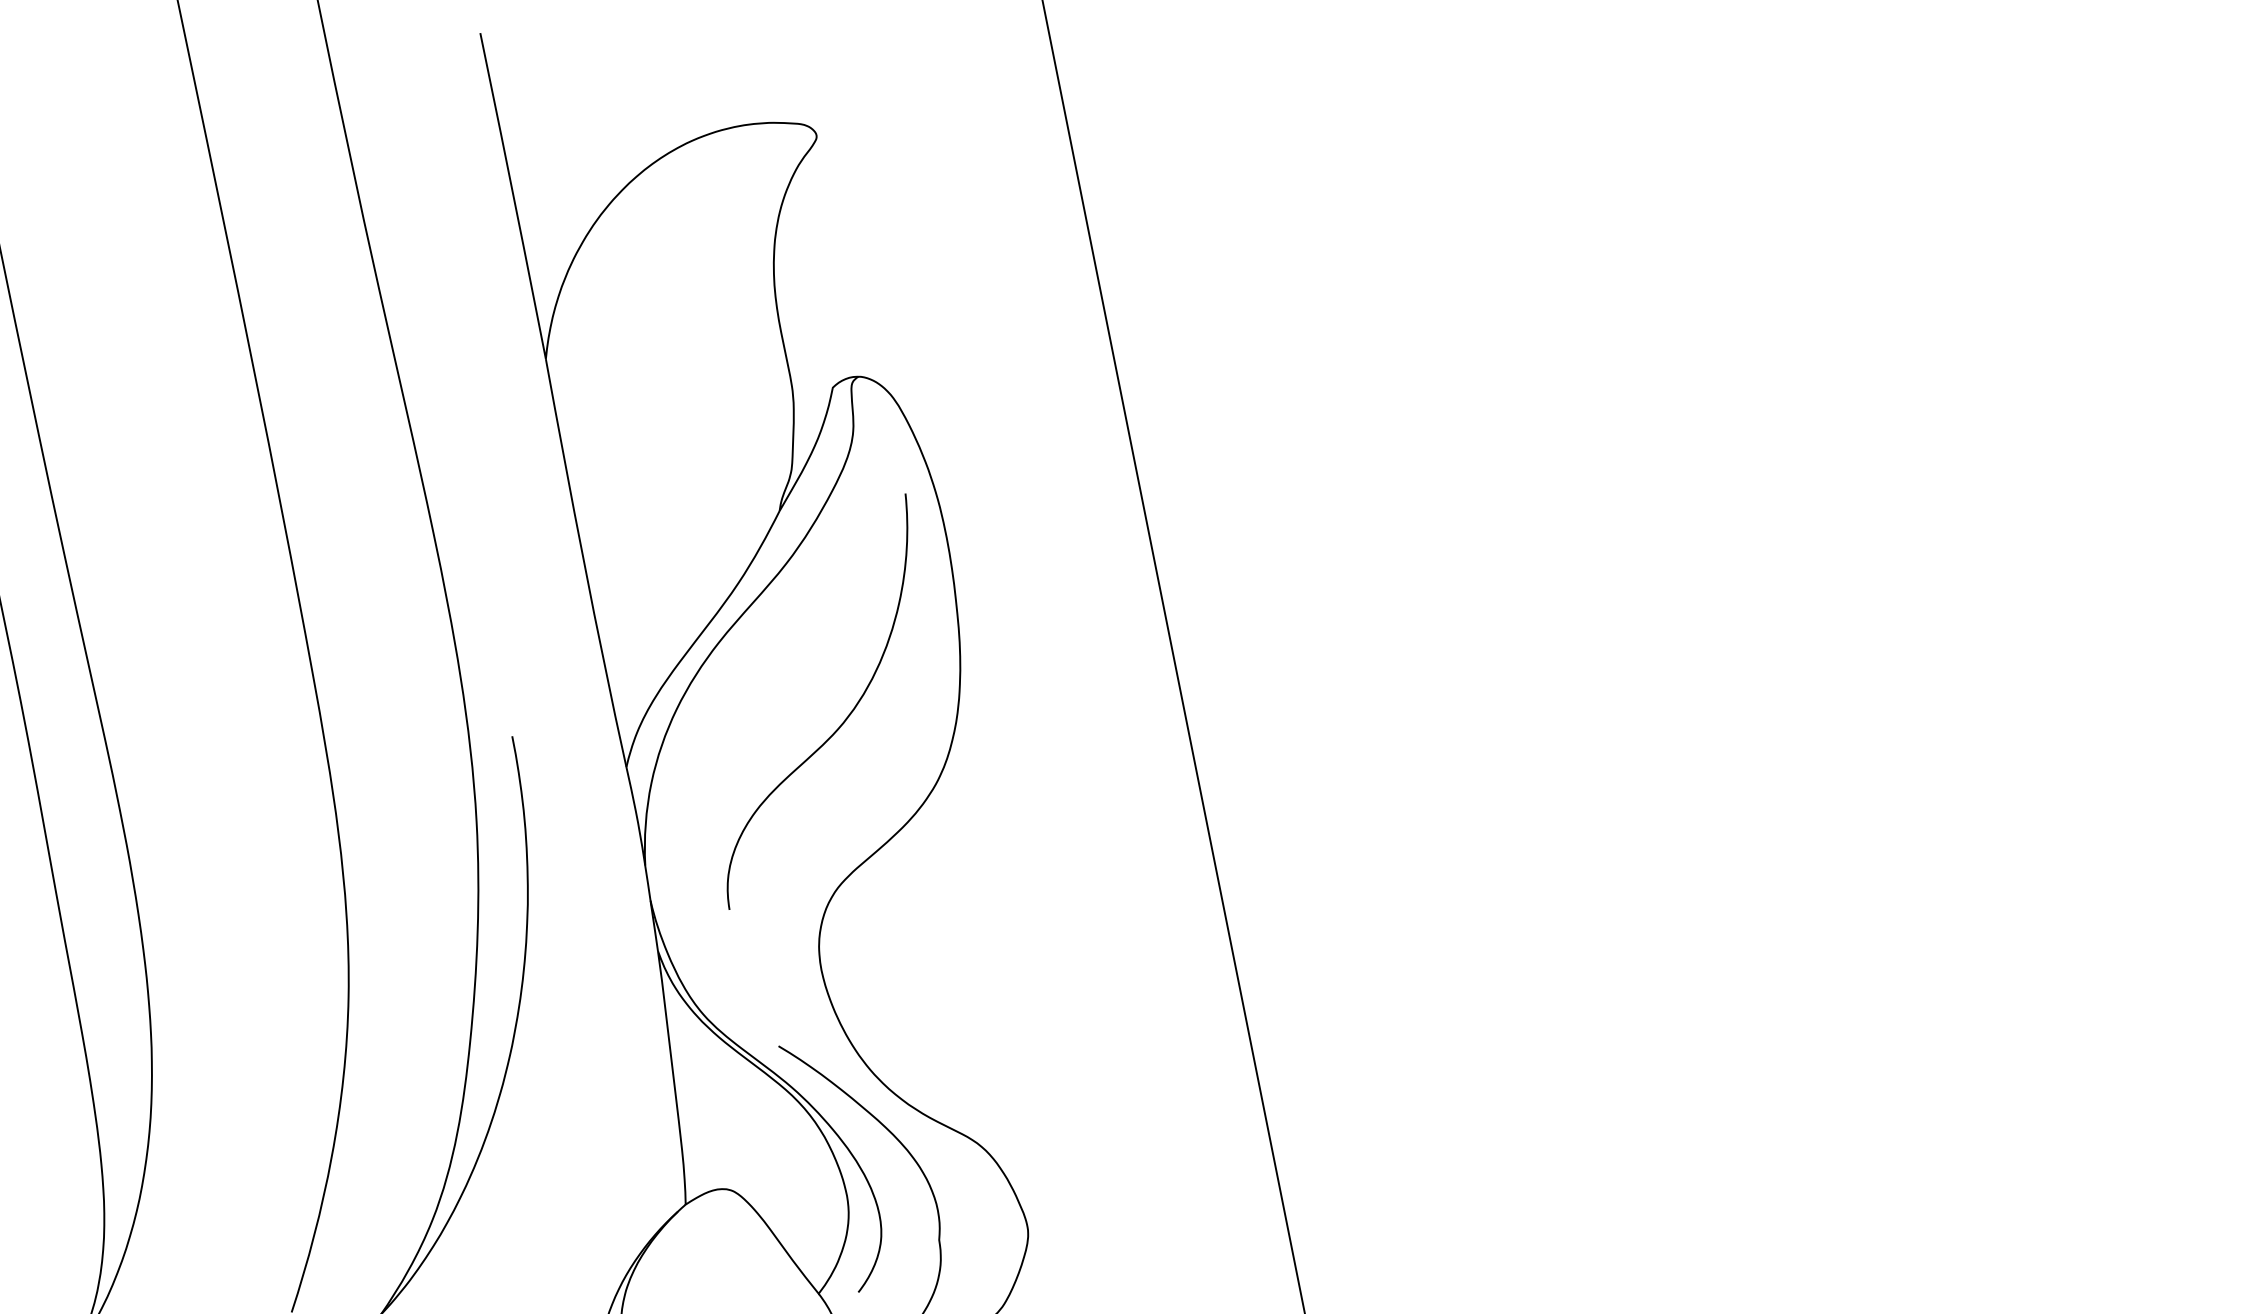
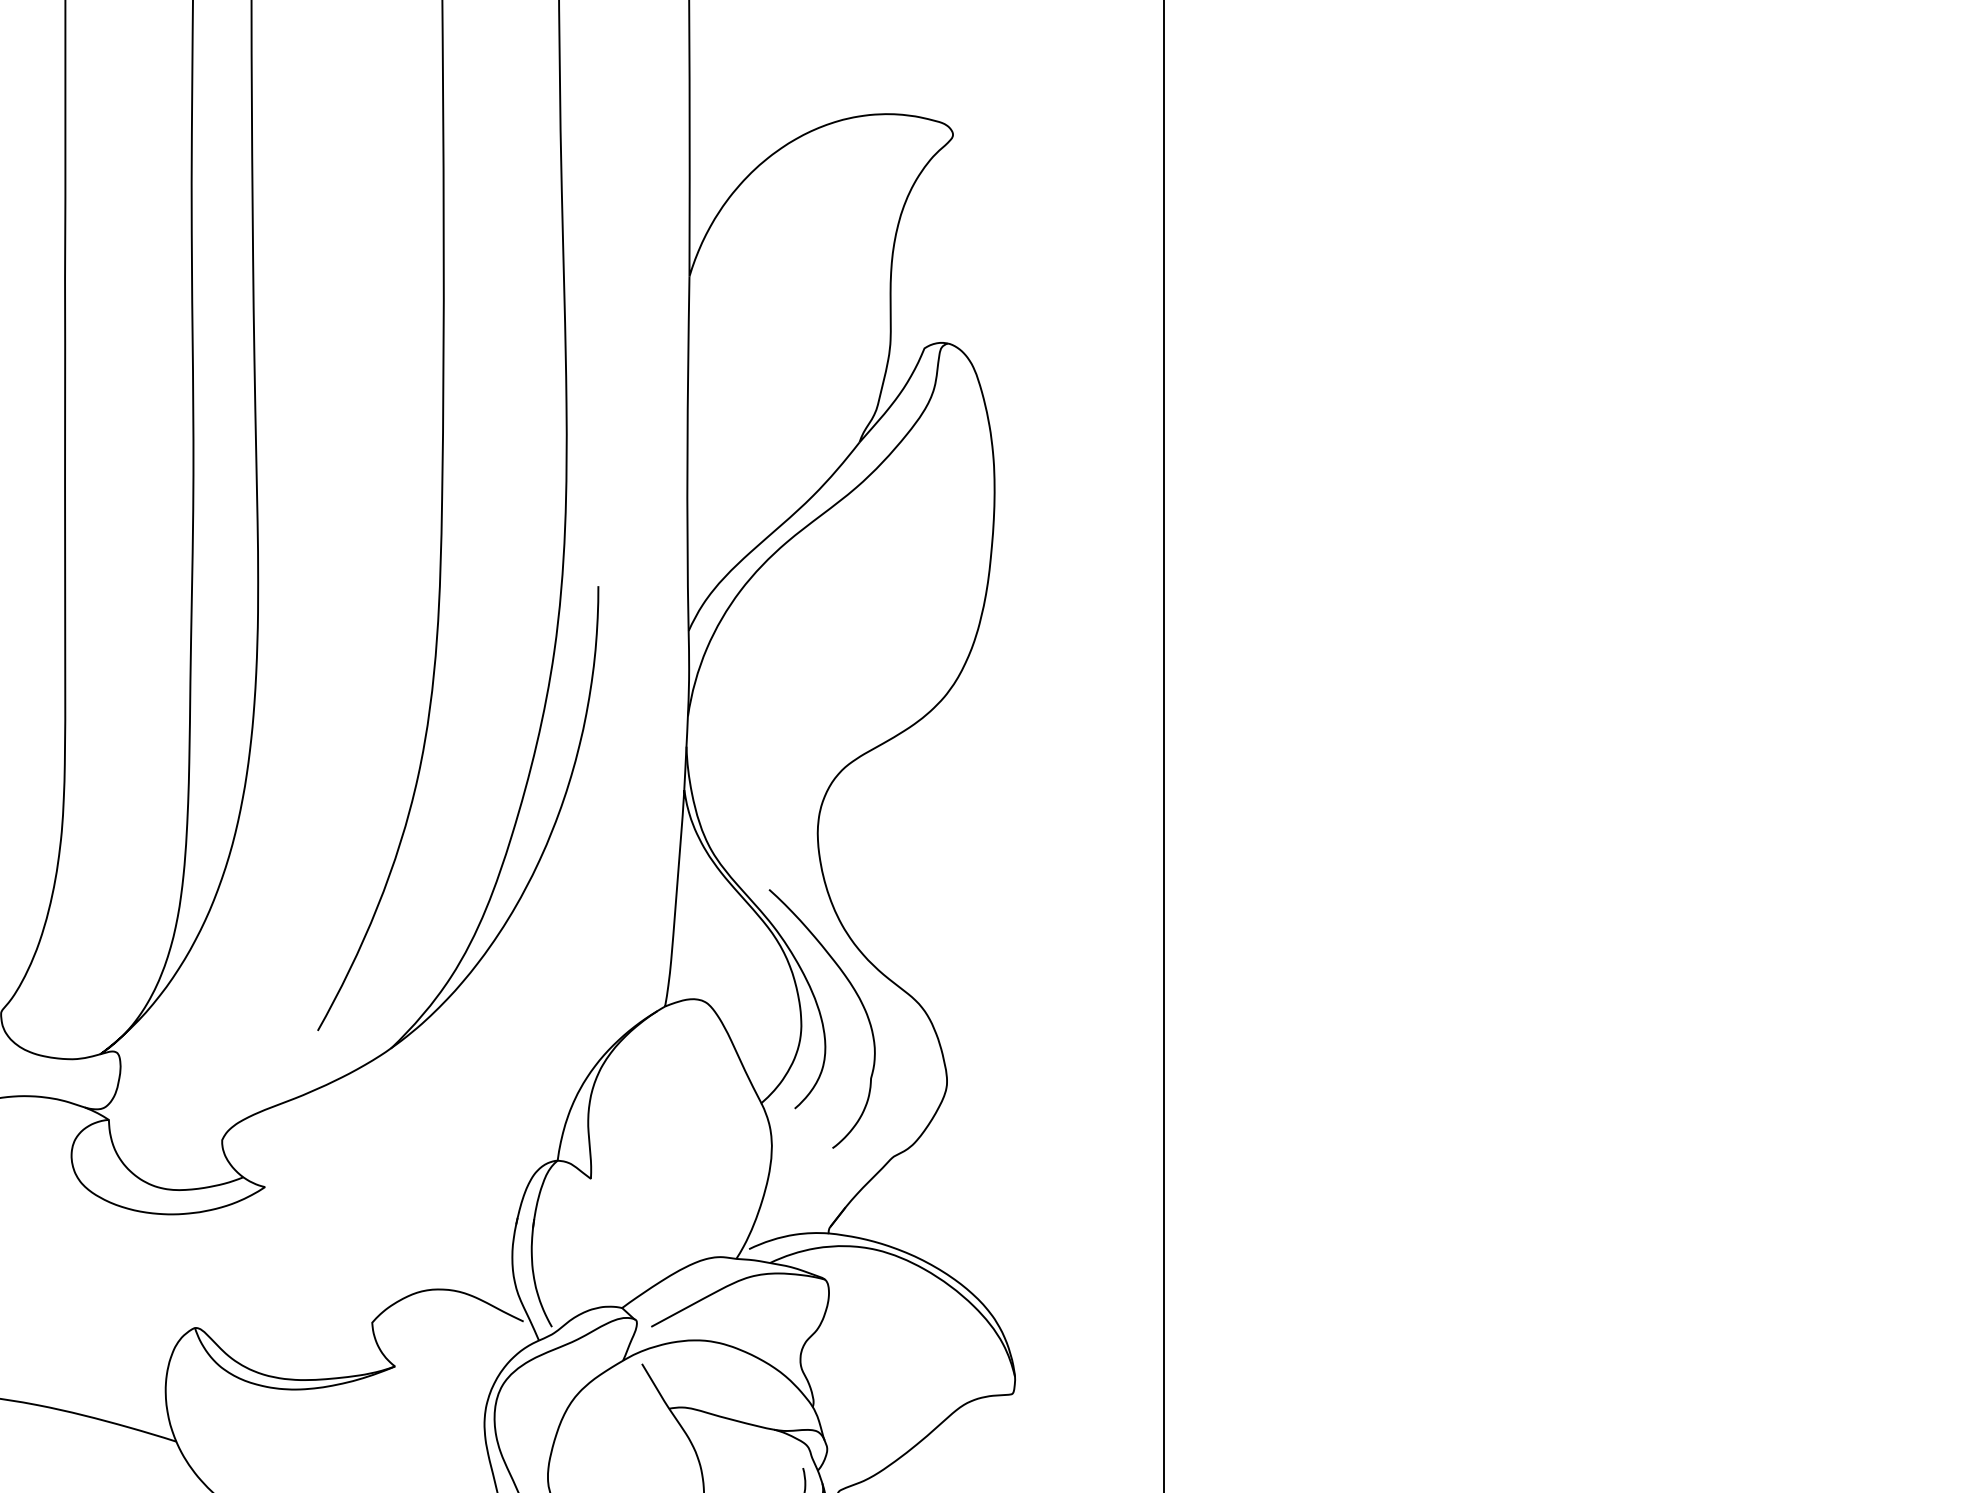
curve: (842, 722) -> (876, 629), removed

